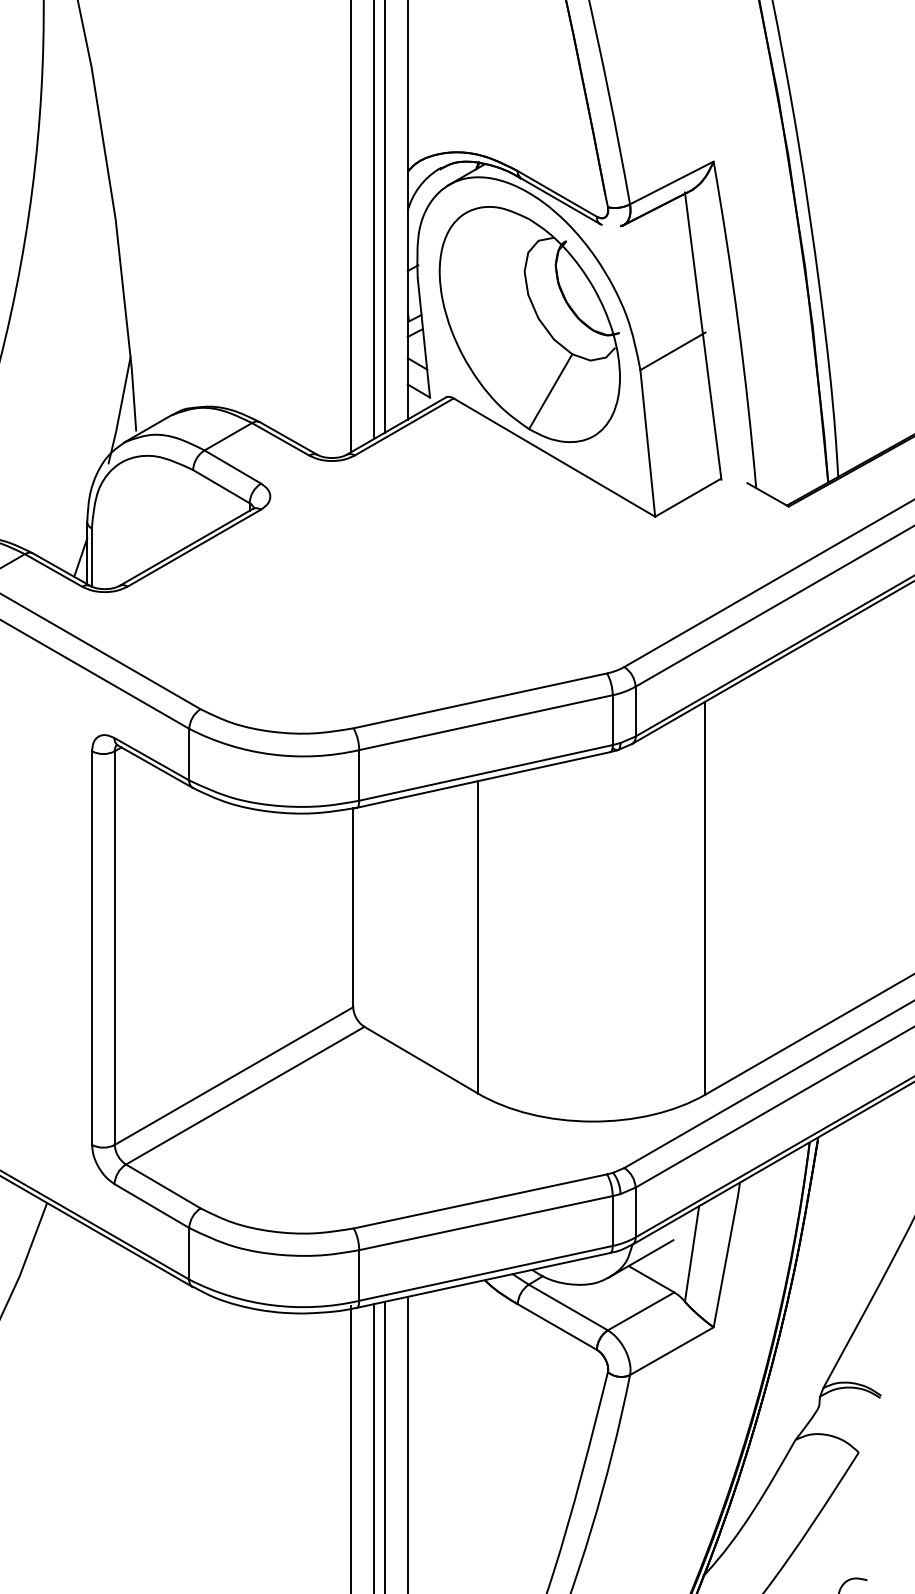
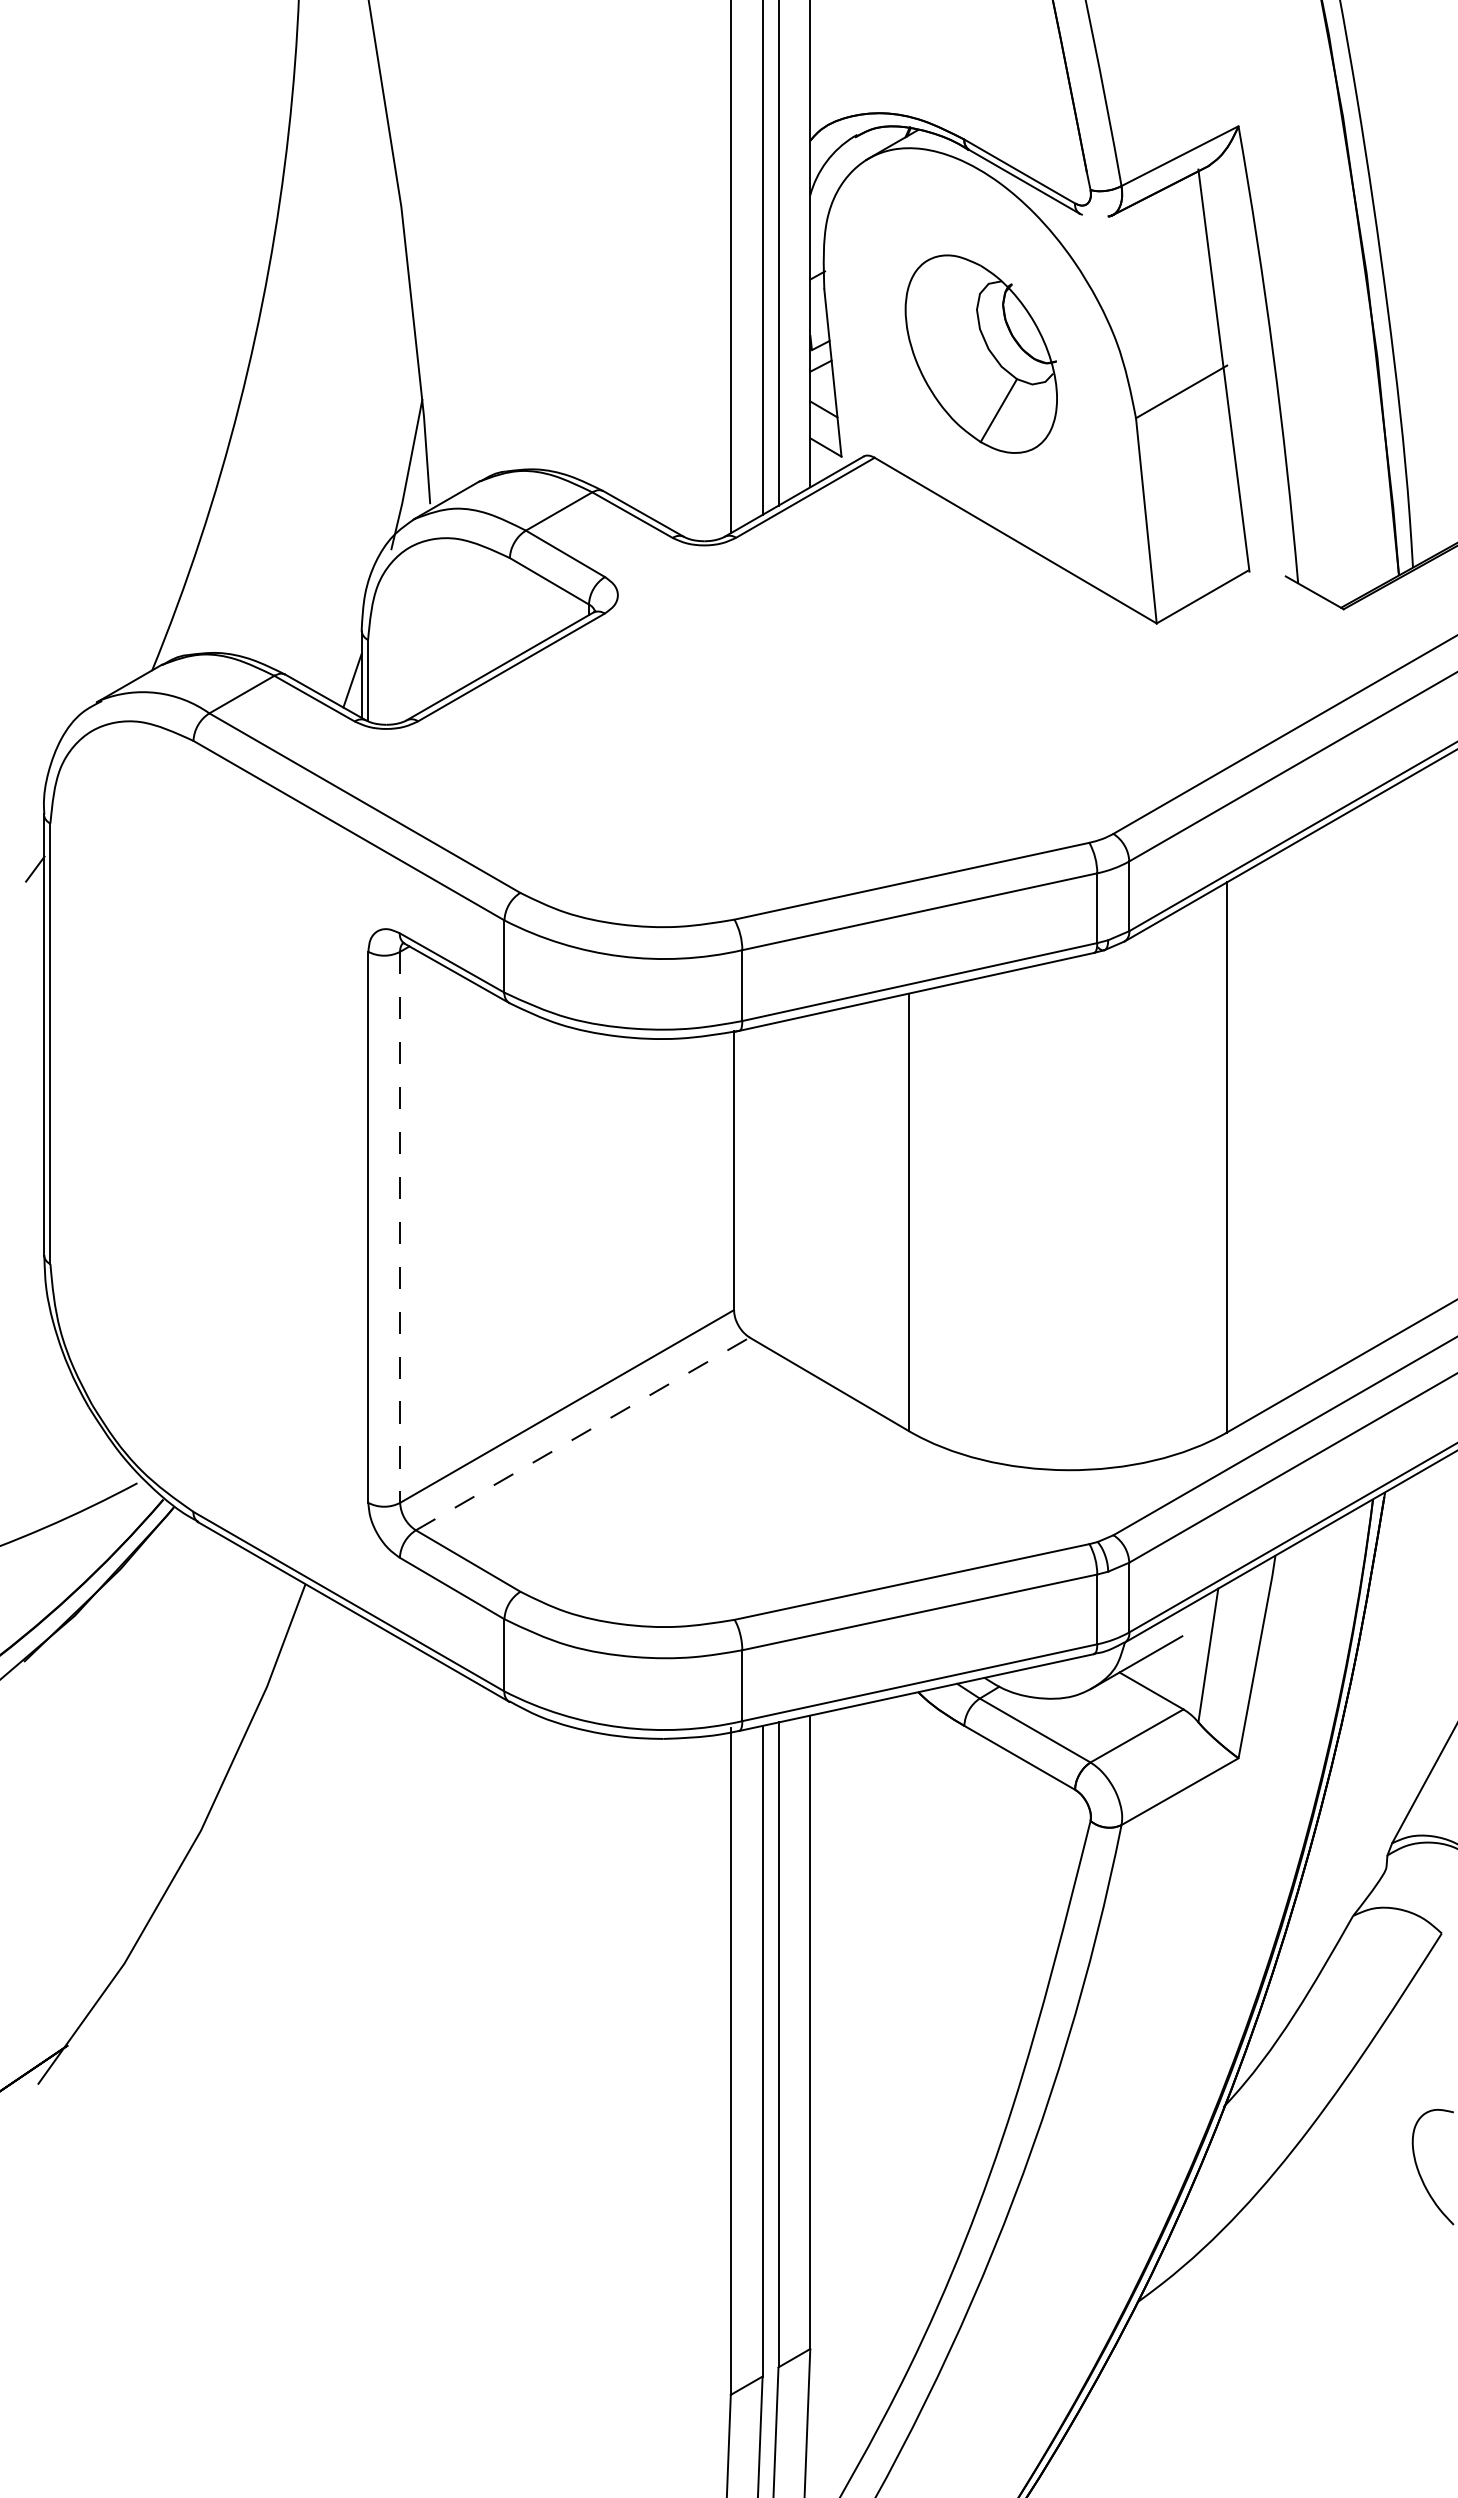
part: (530, 323) -> (981, 353), size x0.6
line: (115, 948) -> (400, 1227), solid -> dashed
line: (245, 1095) -> (582, 1433), solid -> dashed

